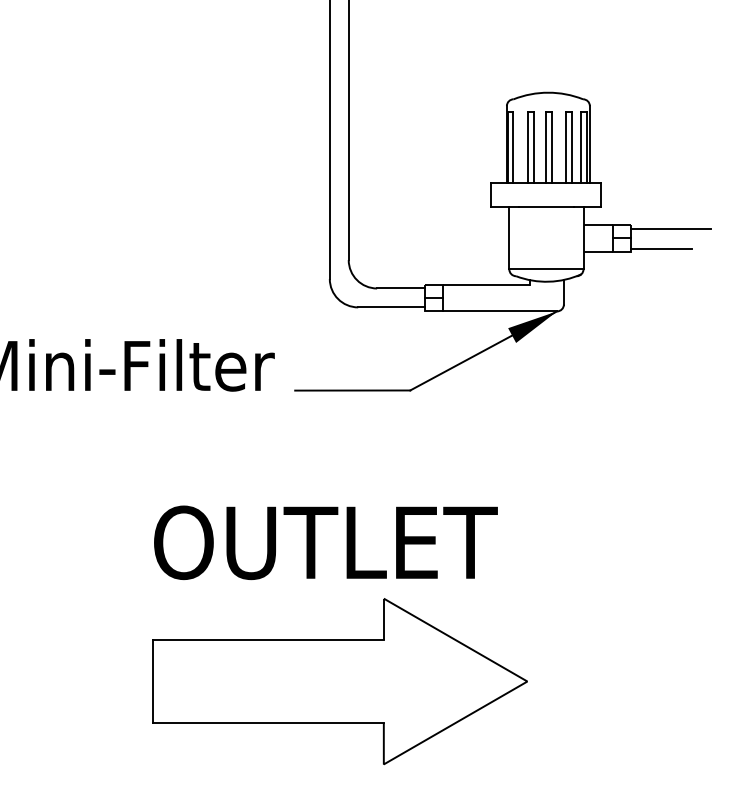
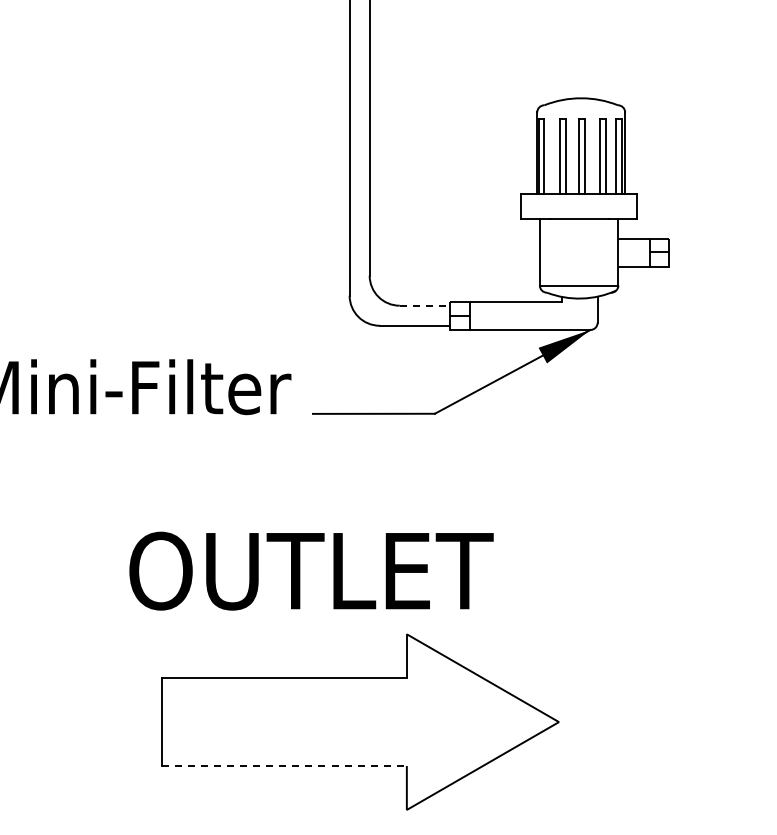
line: (671, 228) -> (711, 242), removed
line: (661, 249) -> (701, 264), removed
line: (401, 288) -> (425, 305), solid -> dashed
text: (325, 542) -> (311, 570), moved
line: (269, 723) -> (285, 766), solid -> dashed

